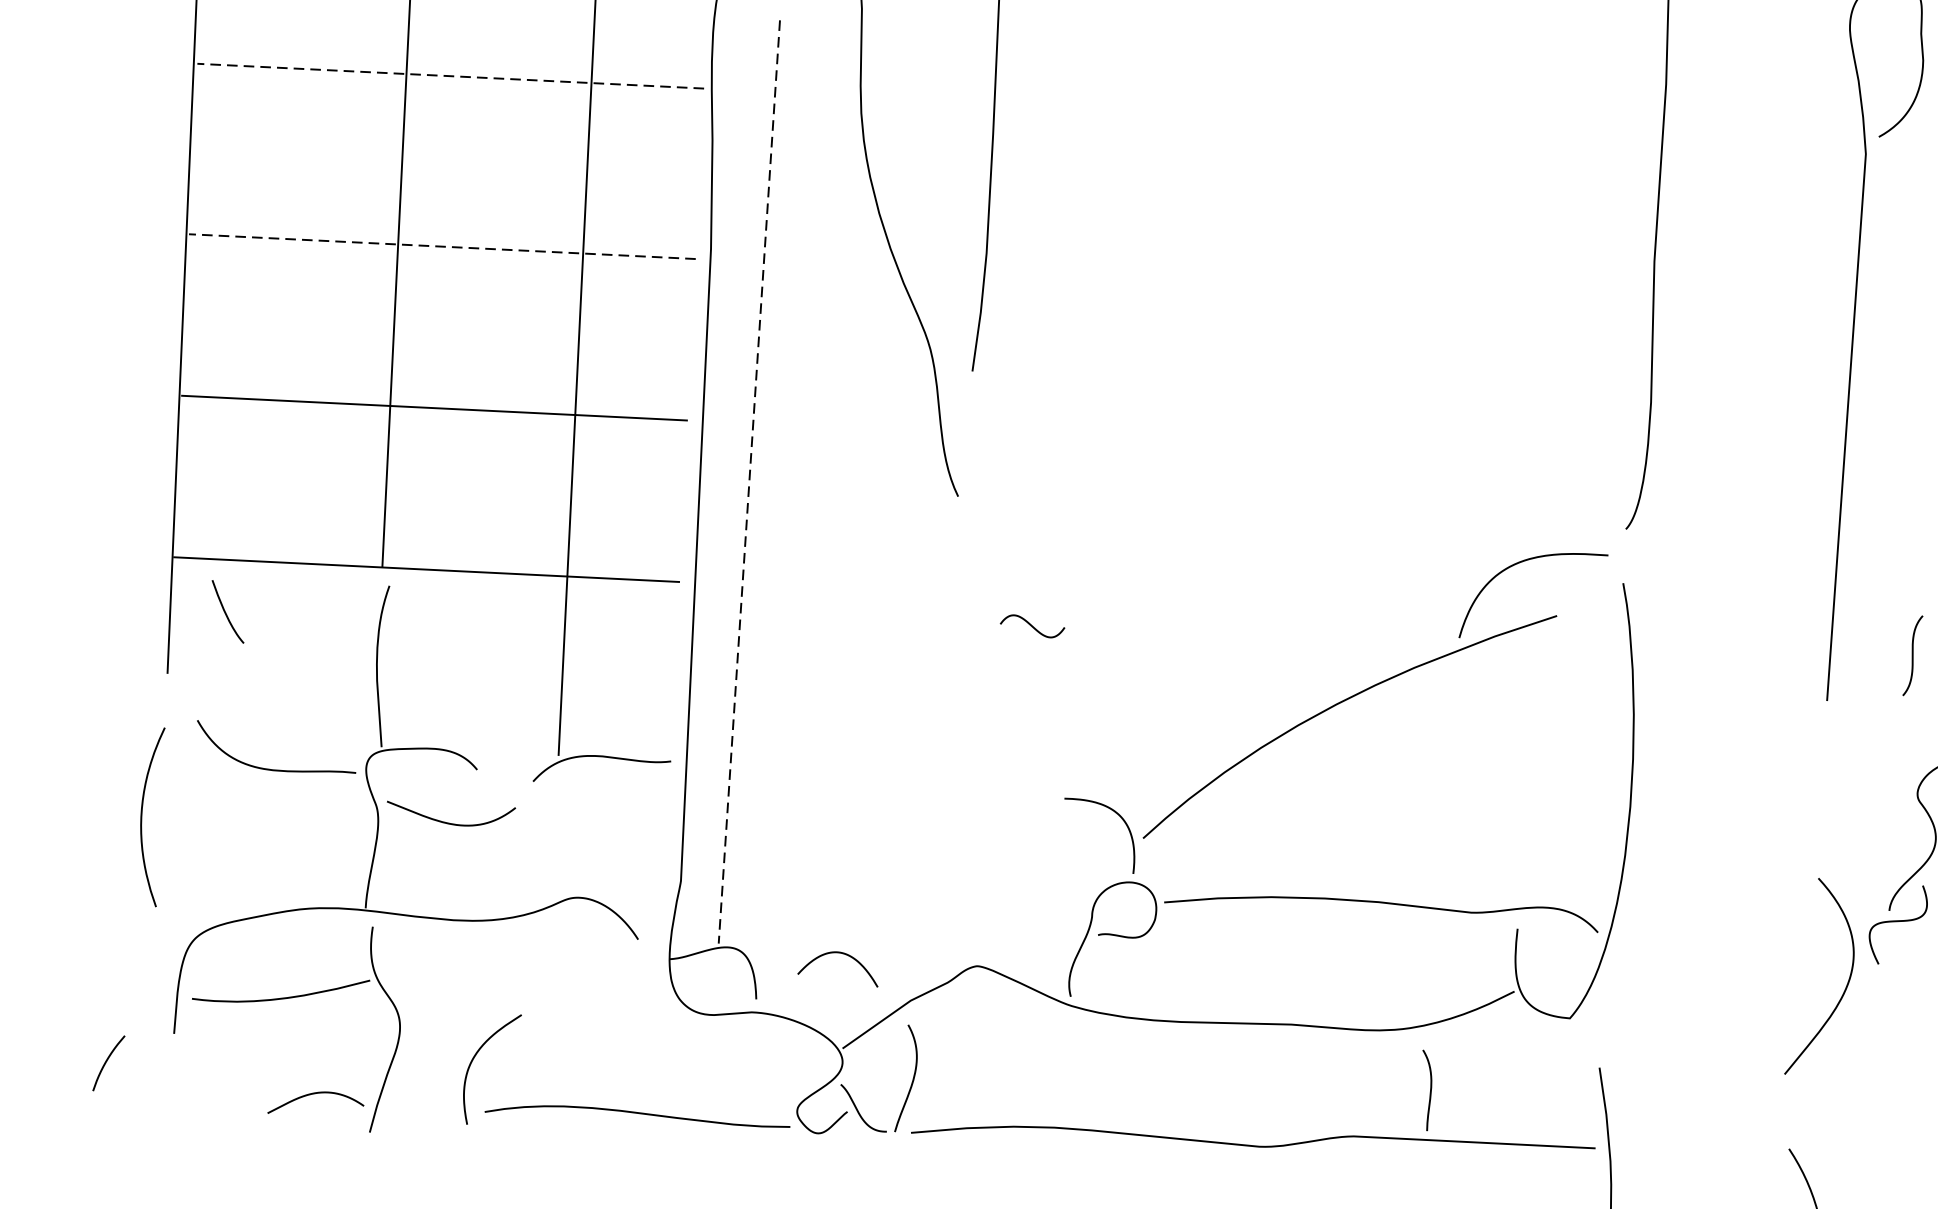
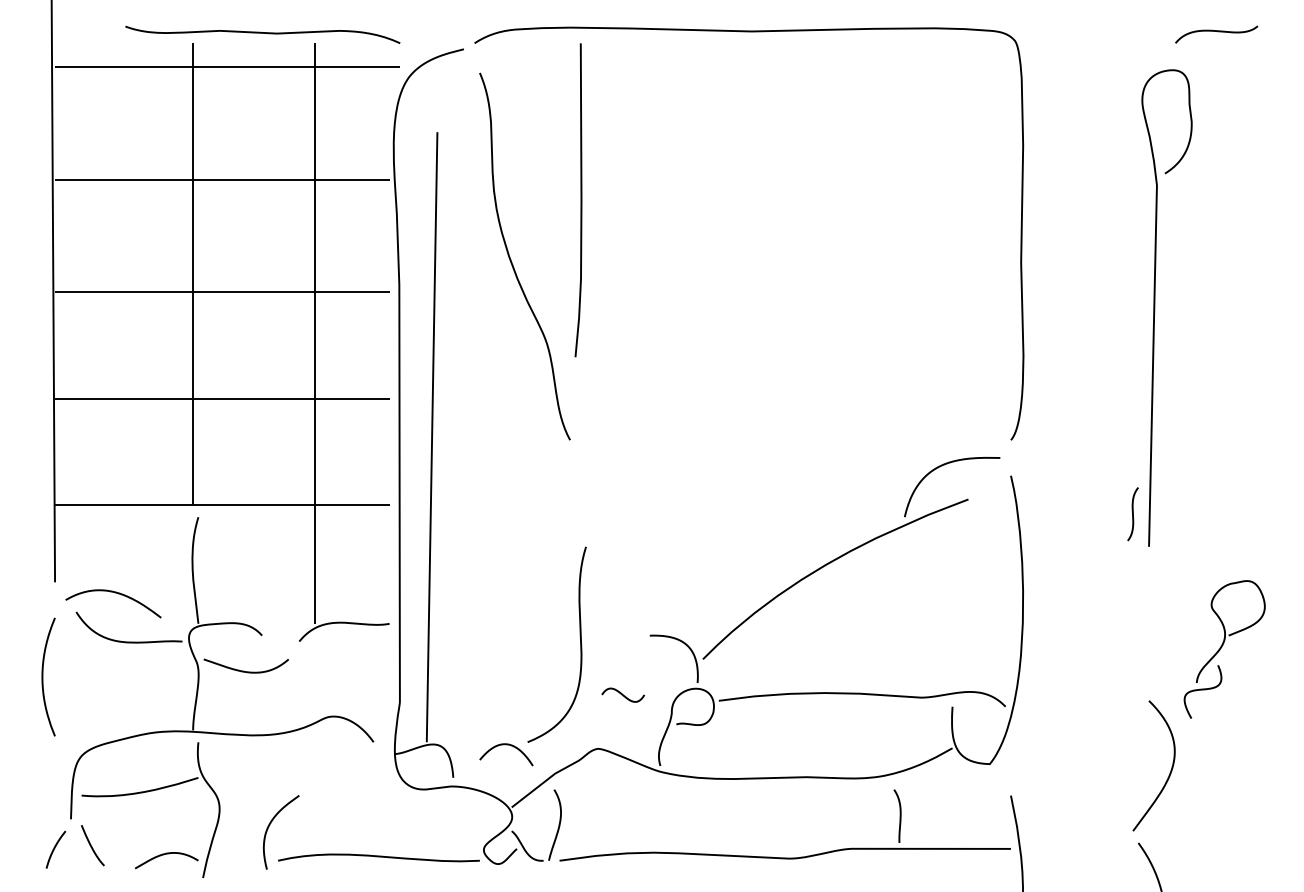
line: (449, 76) -> (221, 179), dashed -> solid
line: (441, 247) -> (221, 292), dashed -> solid
line: (749, 482) -> (432, 437), dashed -> solid
curve: (225, 611) -> (91, 845), moved
curve: (1032, 625) -> (623, 694), moved
curve: (1911, 656) -> (1132, 514), moved
curve: (256, 695) -> (114, 593), added
curve: (958, 806) -> (580, 644), added
curve: (1844, 988) -> (1169, 772), moved
curve: (108, 1061) -> (55, 848), moved

